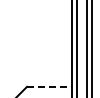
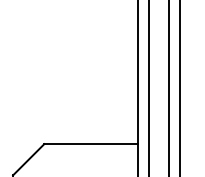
line: (49, 86) -> (91, 143), dashed -> solid

